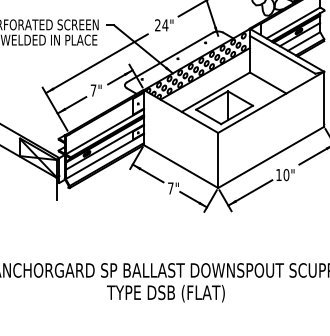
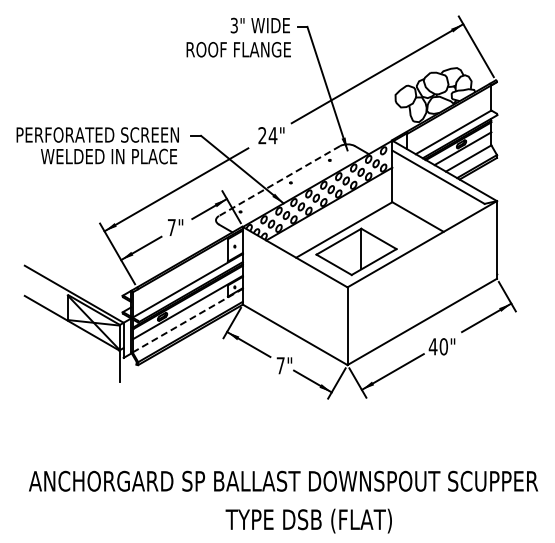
line: (169, 57) -> (279, 181), solid -> dashed
line: (104, 156) -> (187, 320), solid -> dashed
text: (278, 174) -> (432, 346), 10" -> 40"
text: (165, 293) -> (308, 520), moved

